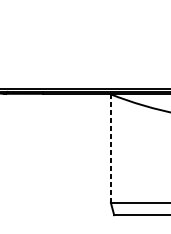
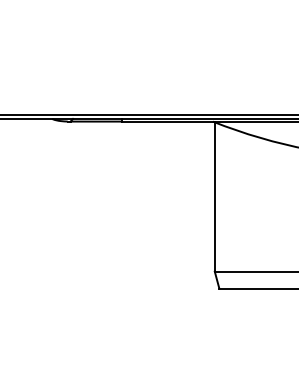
line: (110, 148) -> (214, 197), dashed -> solid

